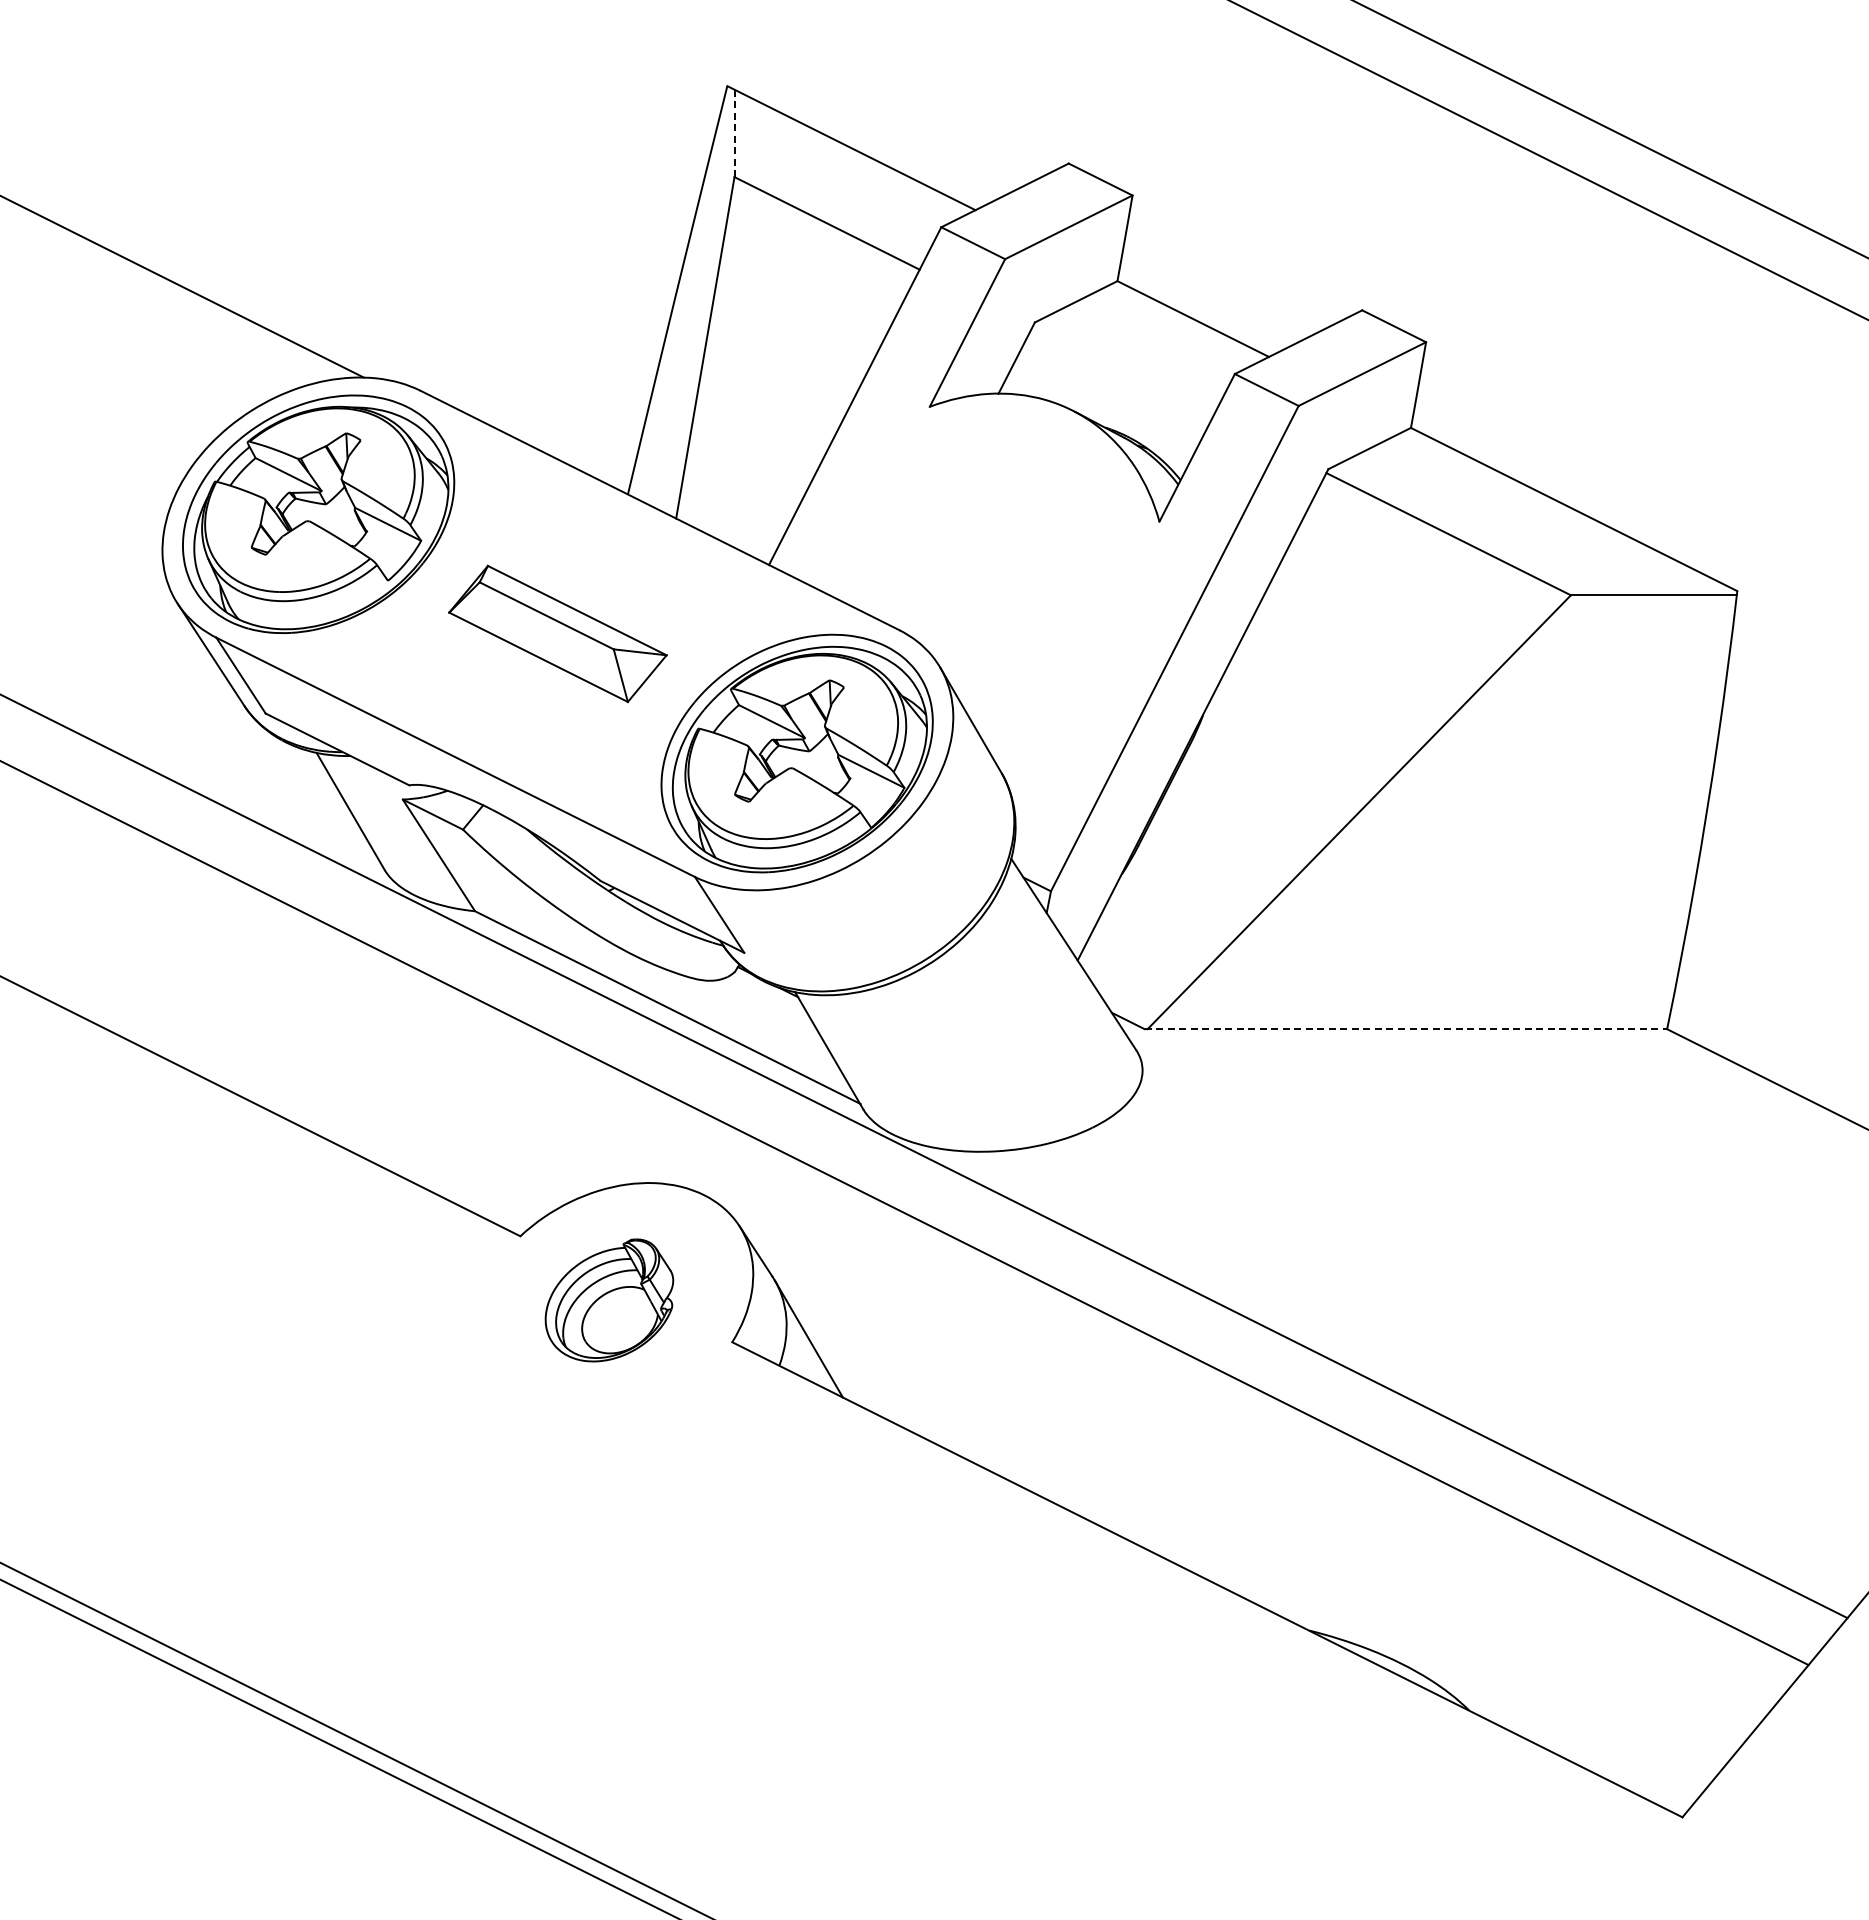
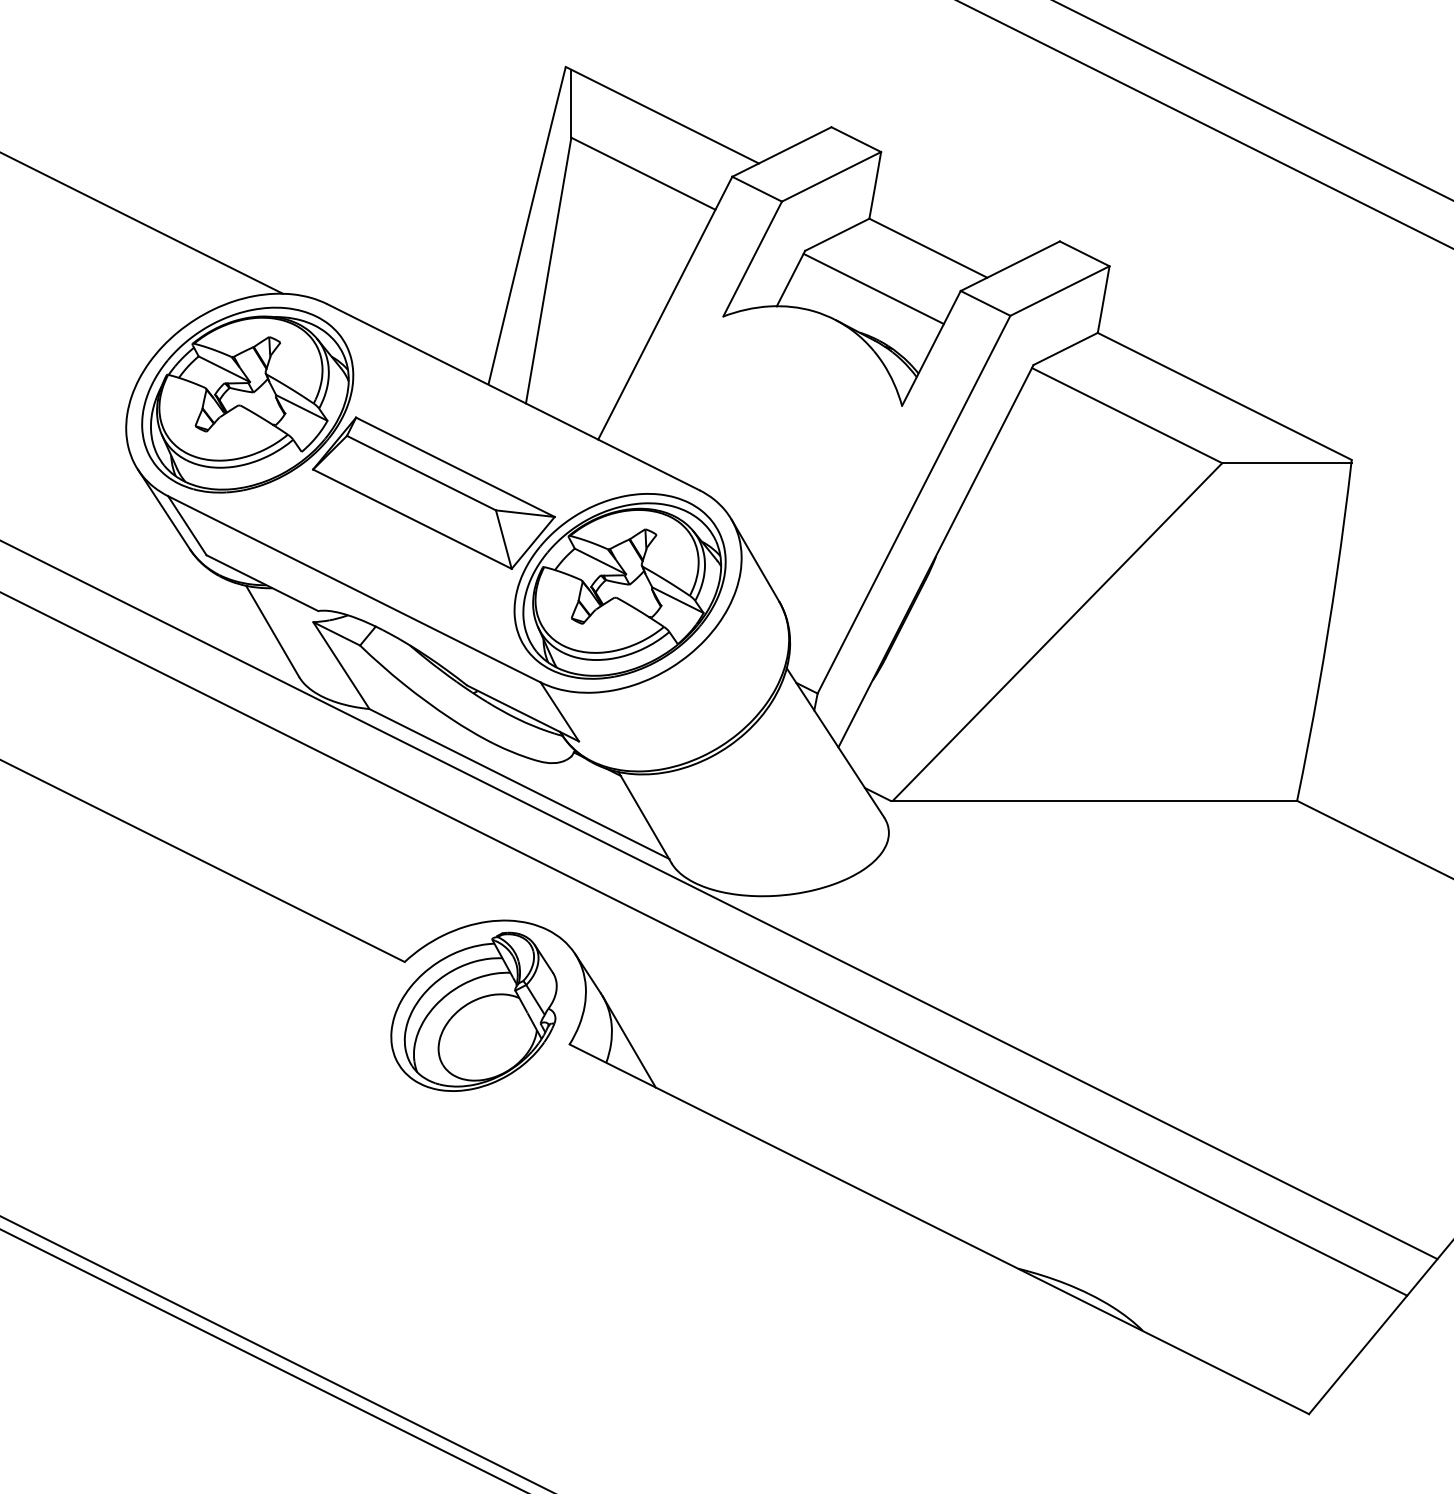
line: (734, 133) -> (571, 103), dashed -> solid
line: (1122, 371) -> (873, 289), added
part: (557, 633) -> (433, 492), size x1.43
line: (1406, 1029) -> (1094, 801), dashed -> solid
part: (609, 1300) -> (474, 1011), size x1.67

